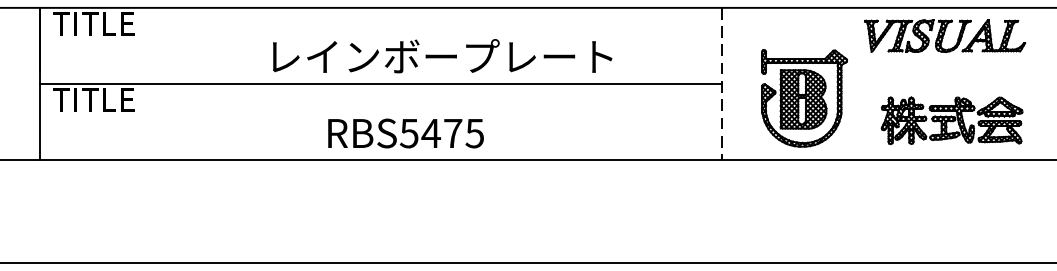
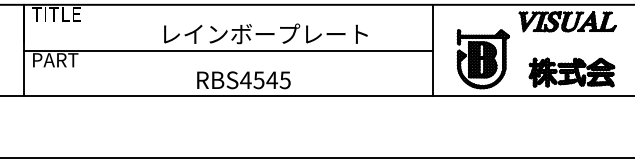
line: (721, 83) -> (433, 50), dashed -> solid
text: (94, 100) -> (56, 60), TITLE -> PART
text: (431, 133) -> (259, 80), RBS5475 -> RBS4545

